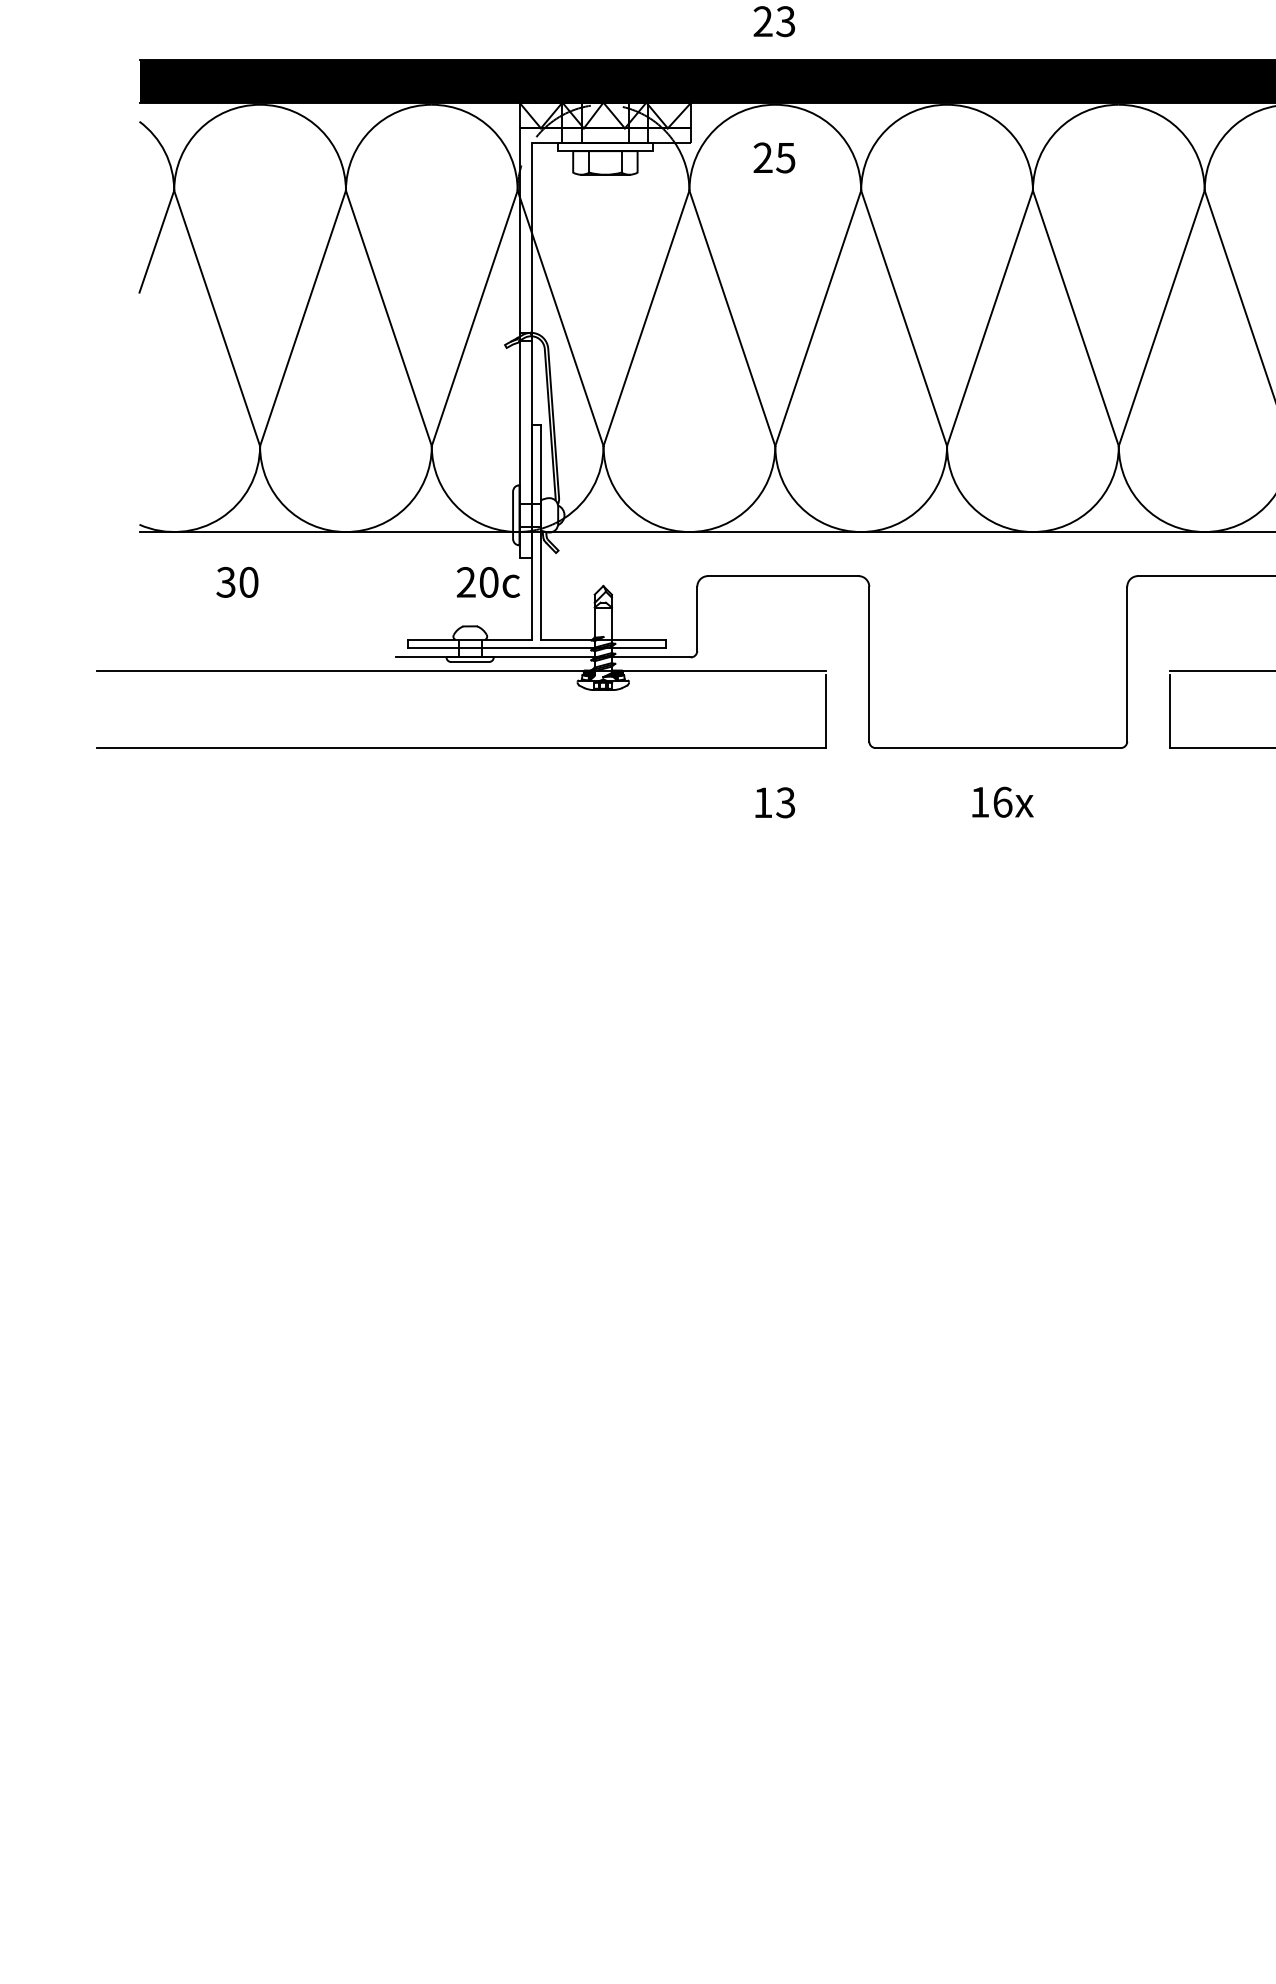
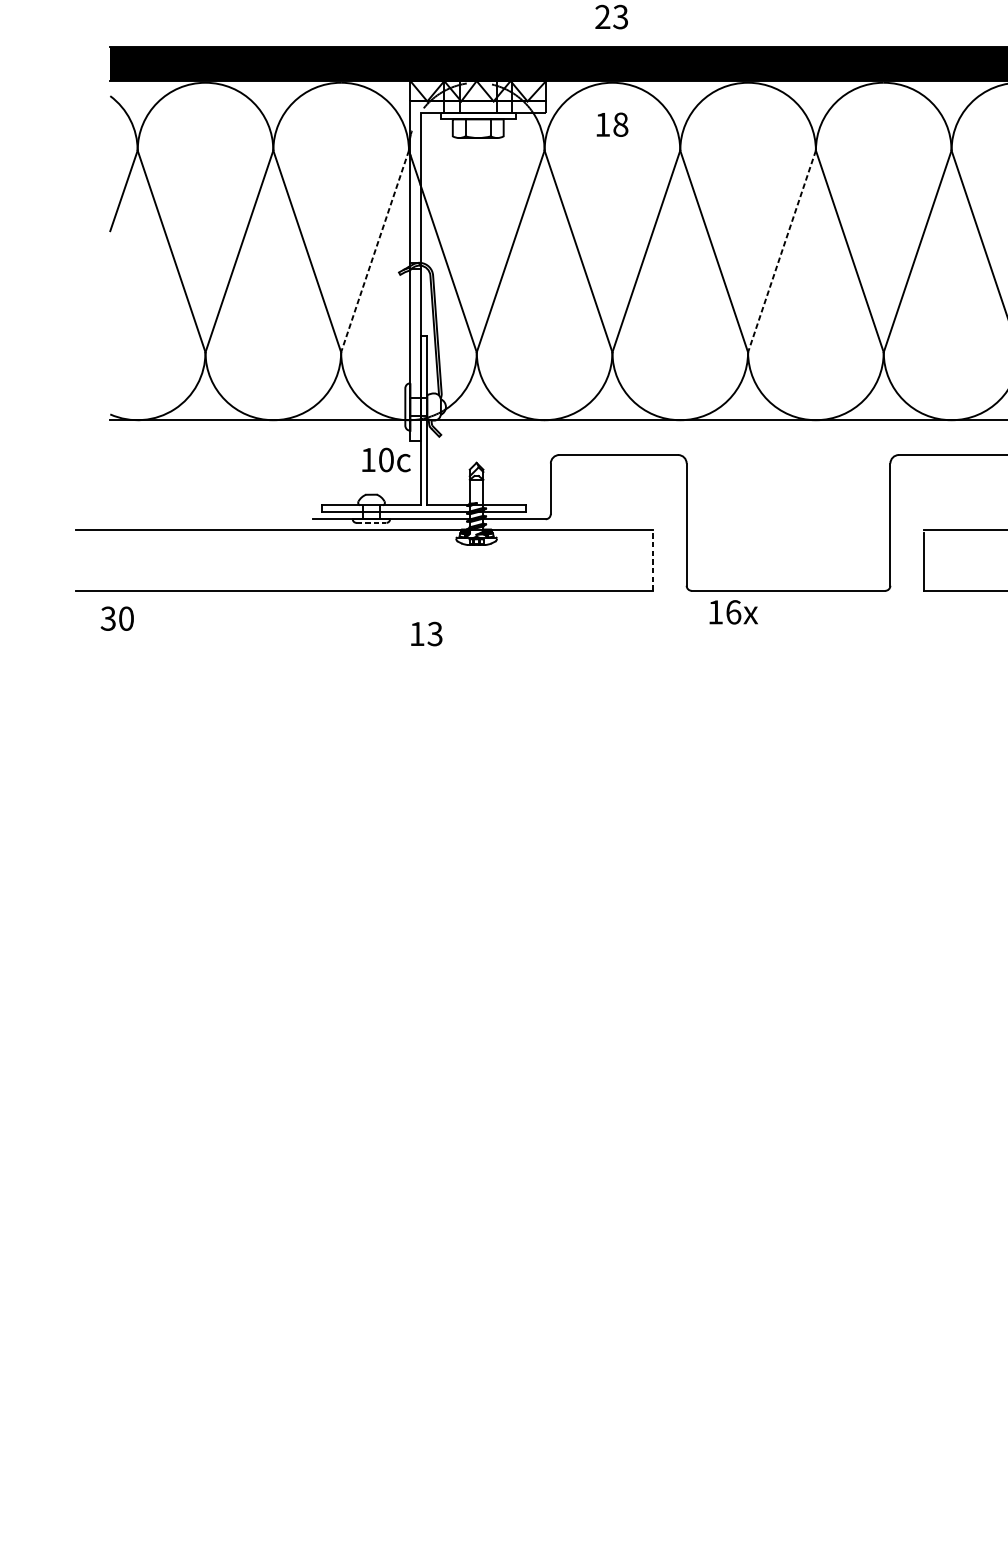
text: (774, 157) -> (611, 124), 25 -> 18
line: (474, 318) -> (374, 251), solid -> dashed
line: (989, 318) -> (781, 251), solid -> dashed
text: (237, 581) -> (117, 618), moved
text: (465, 582) -> (367, 460), 20c -> 10c
line: (470, 662) -> (371, 523), solid -> dashed
line: (826, 711) -> (652, 561), solid -> dashed
text: (1002, 801) -> (733, 611), moved
text: (774, 802) -> (426, 633), moved

